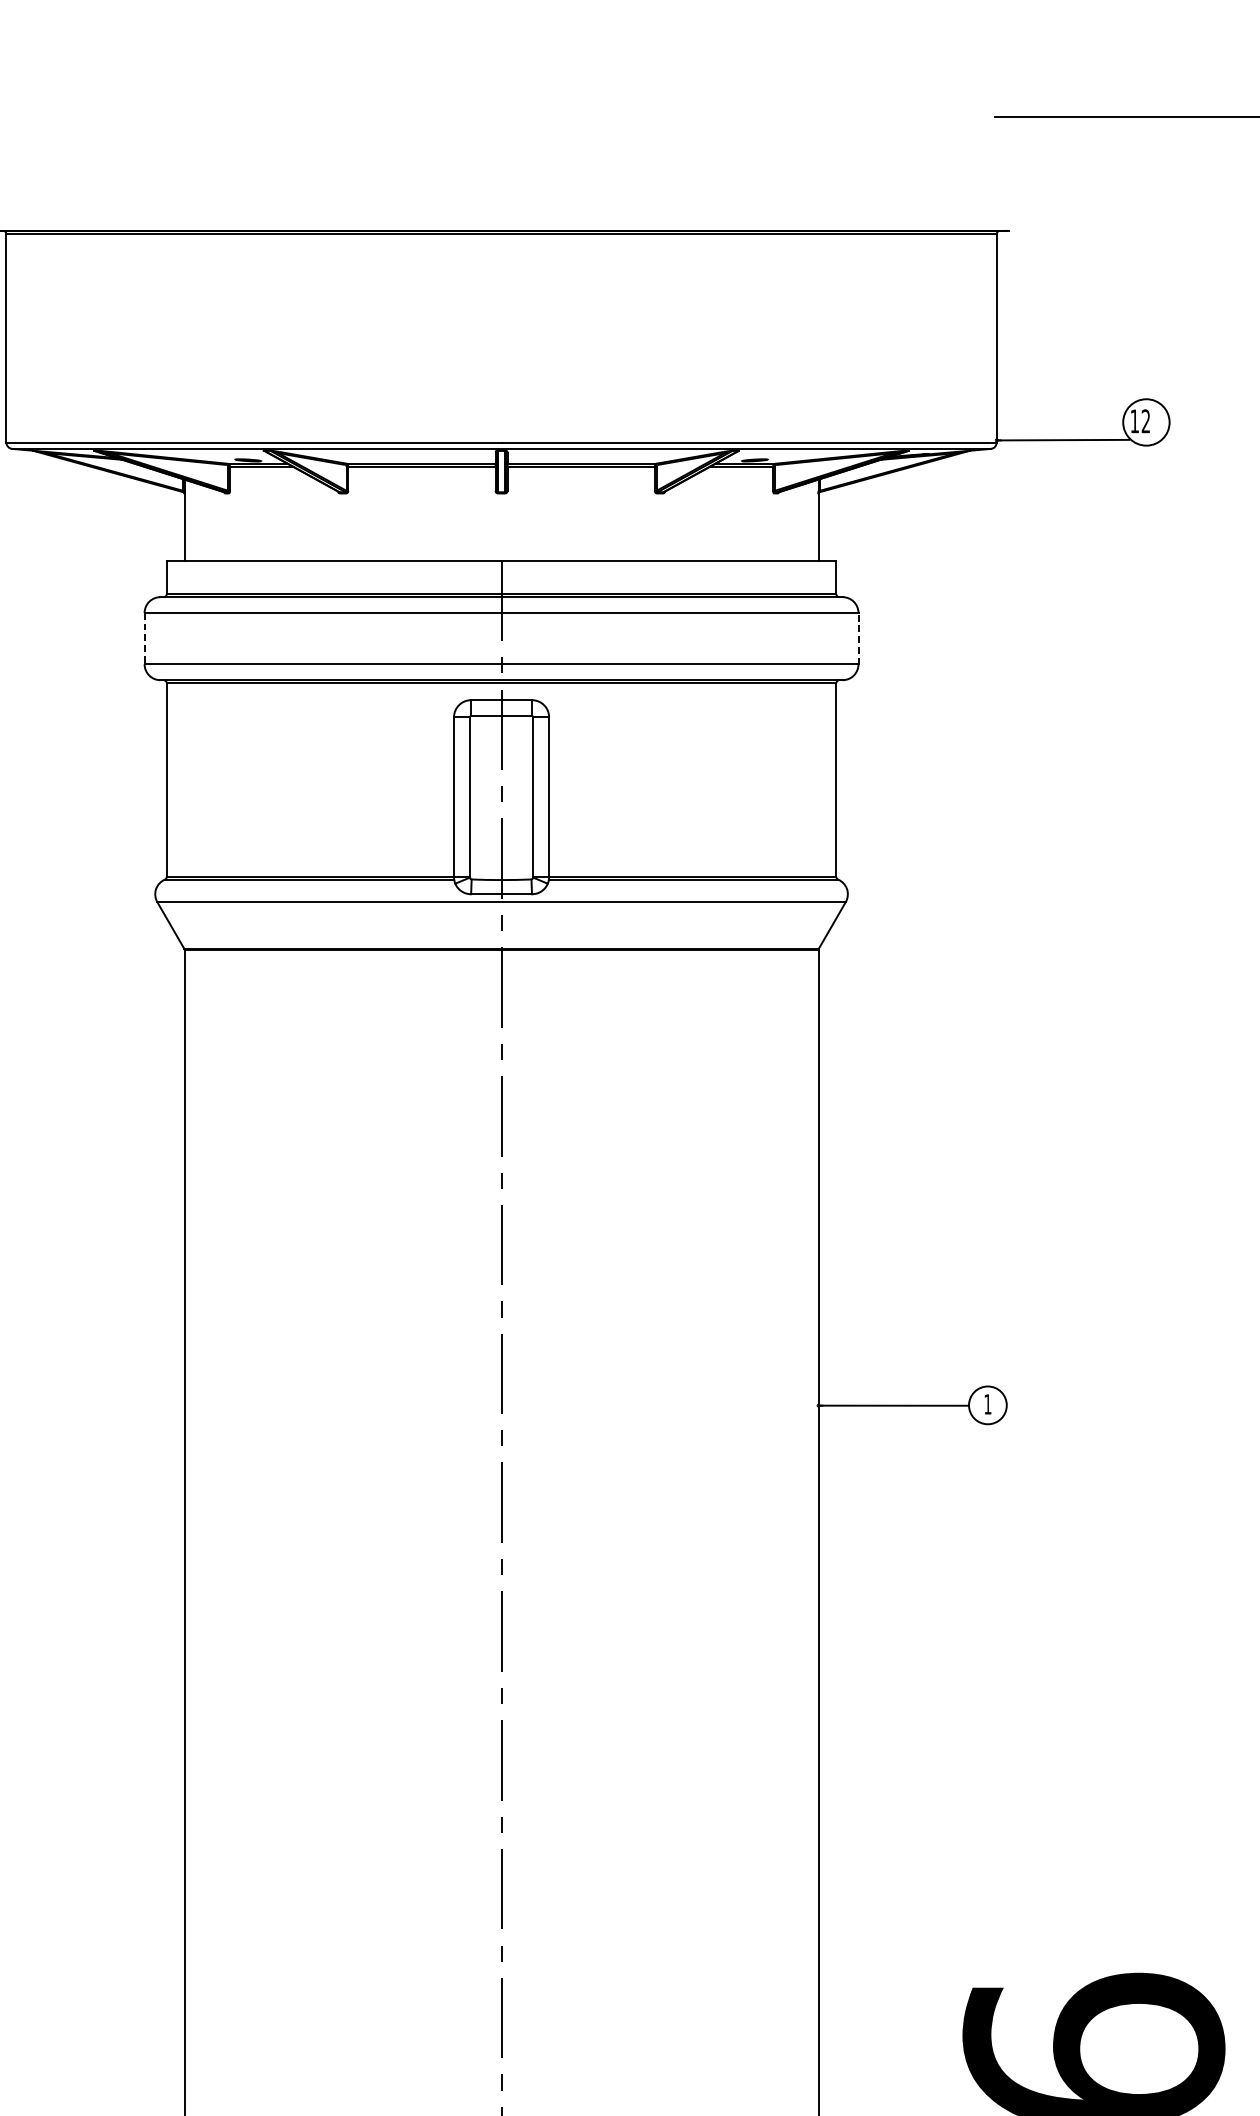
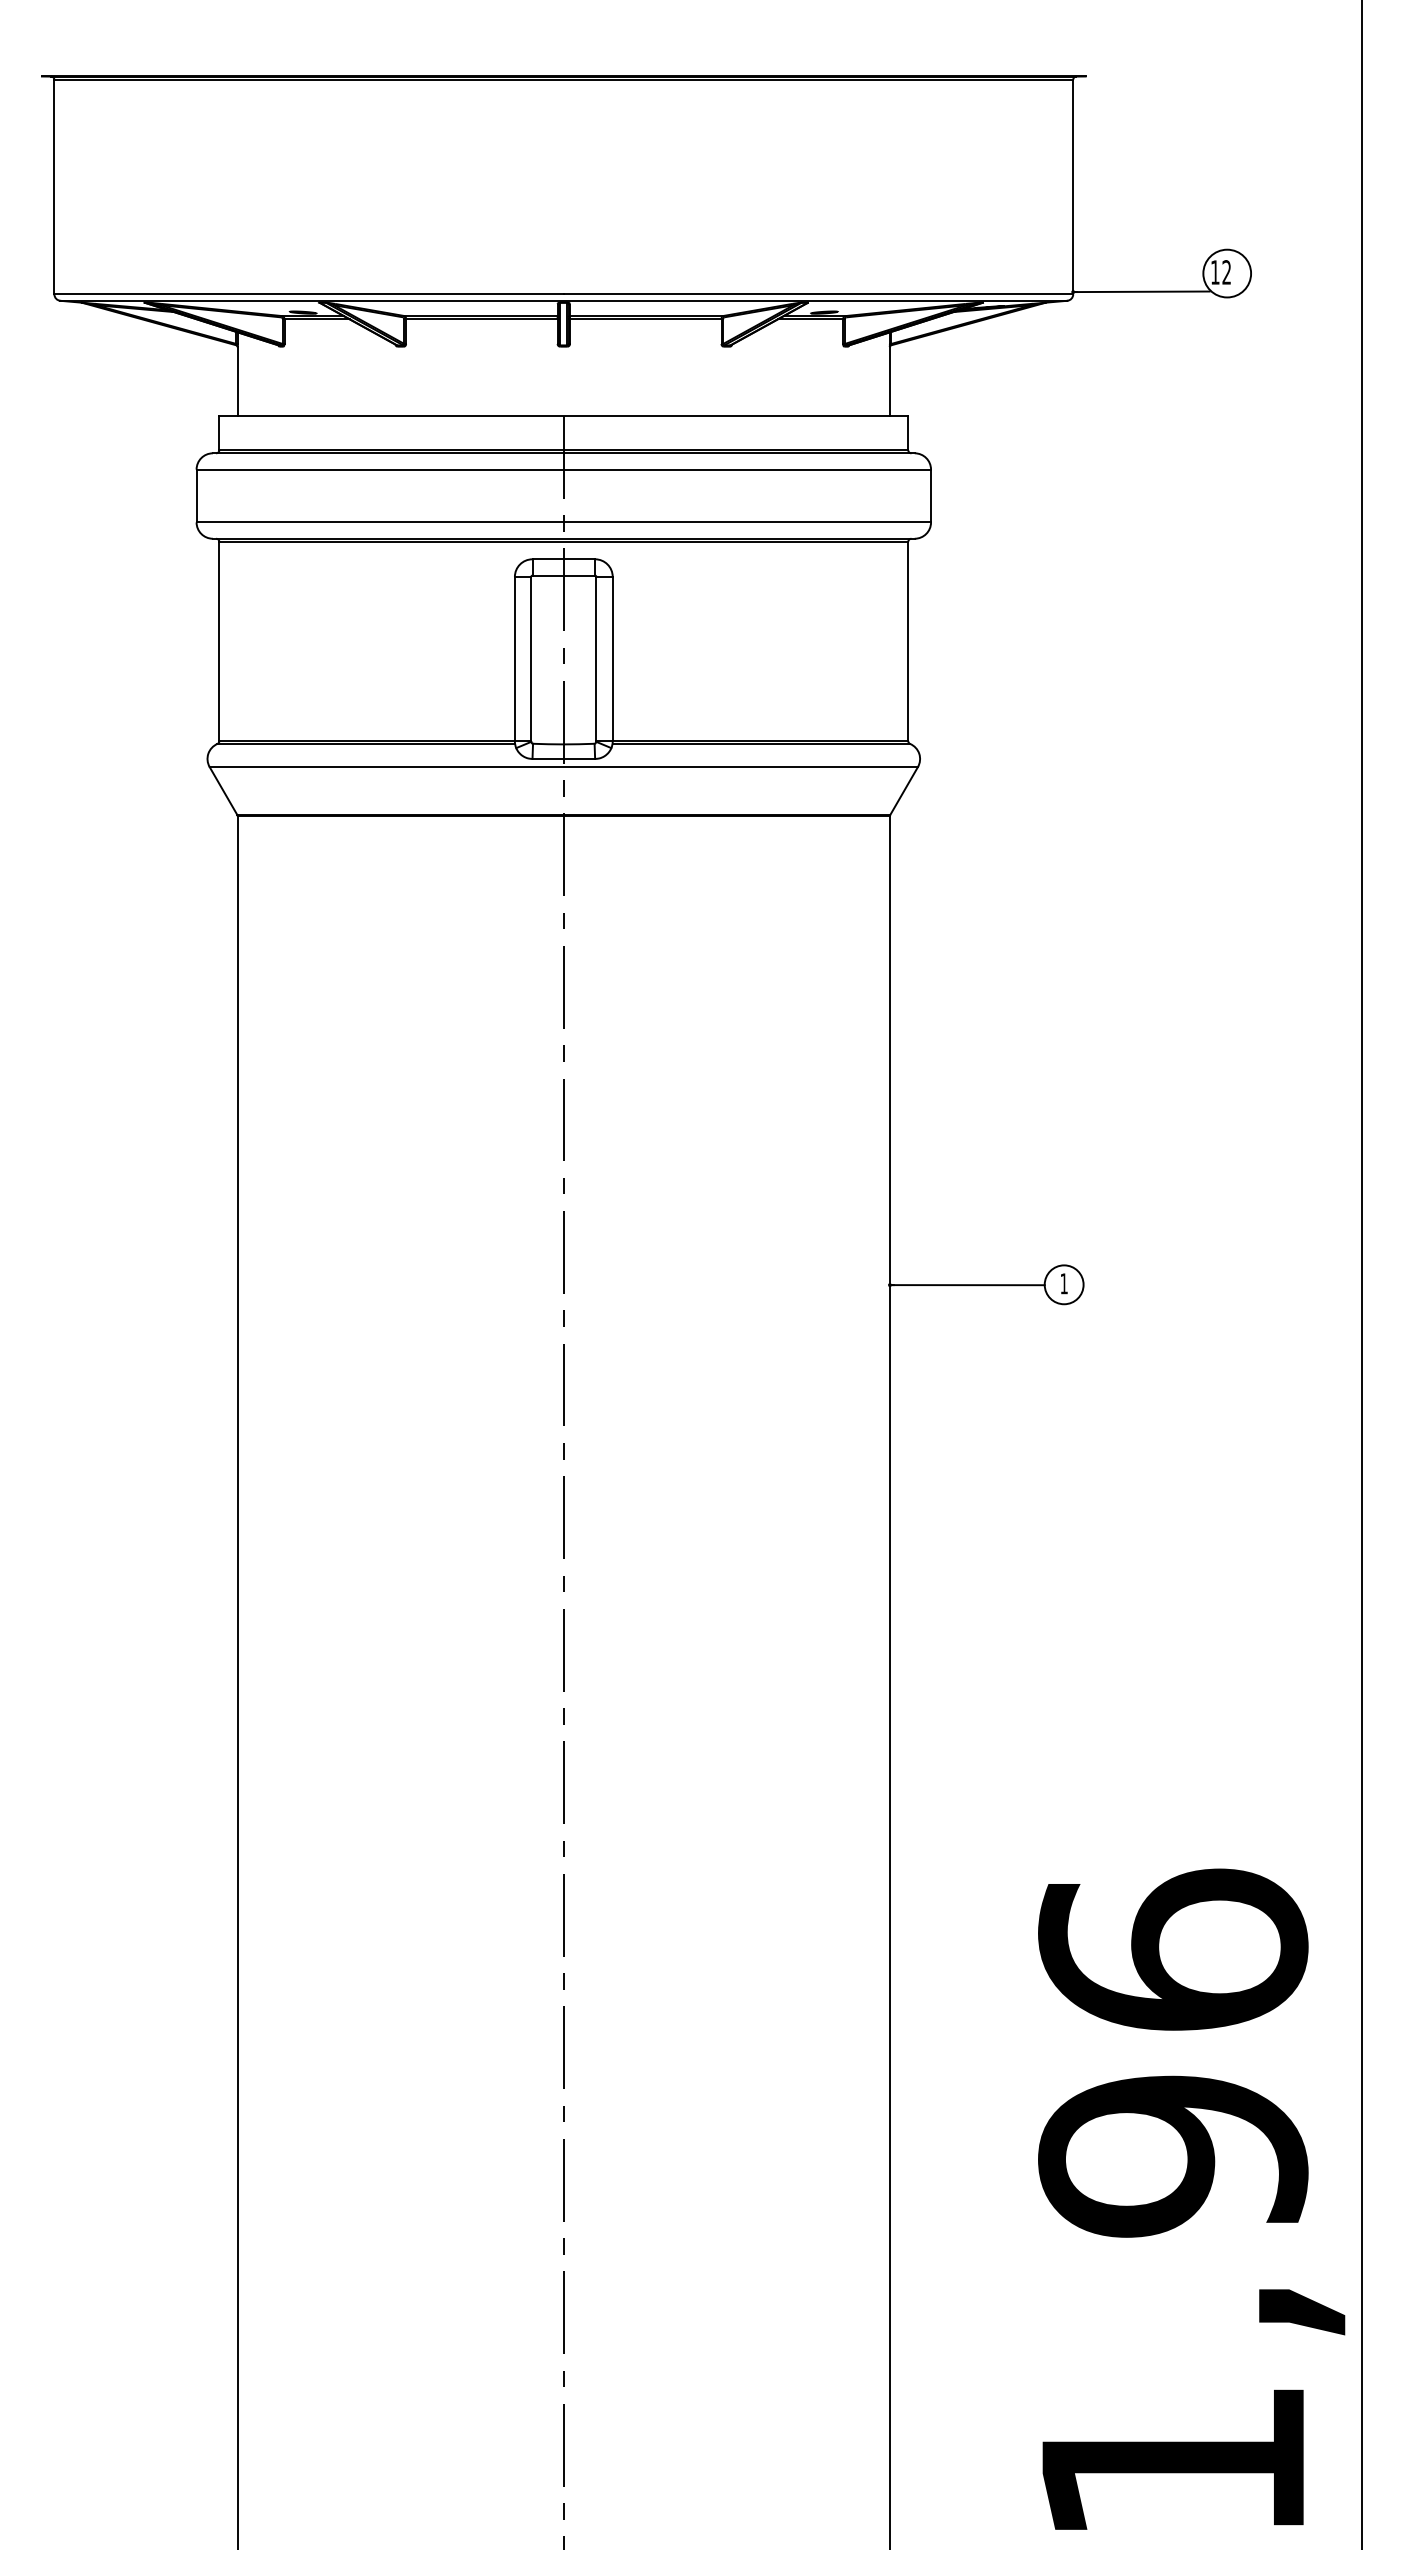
line: (858, 638) -> (931, 495), dashed -> solid
line: (144, 639) -> (196, 496), dashed -> solid

